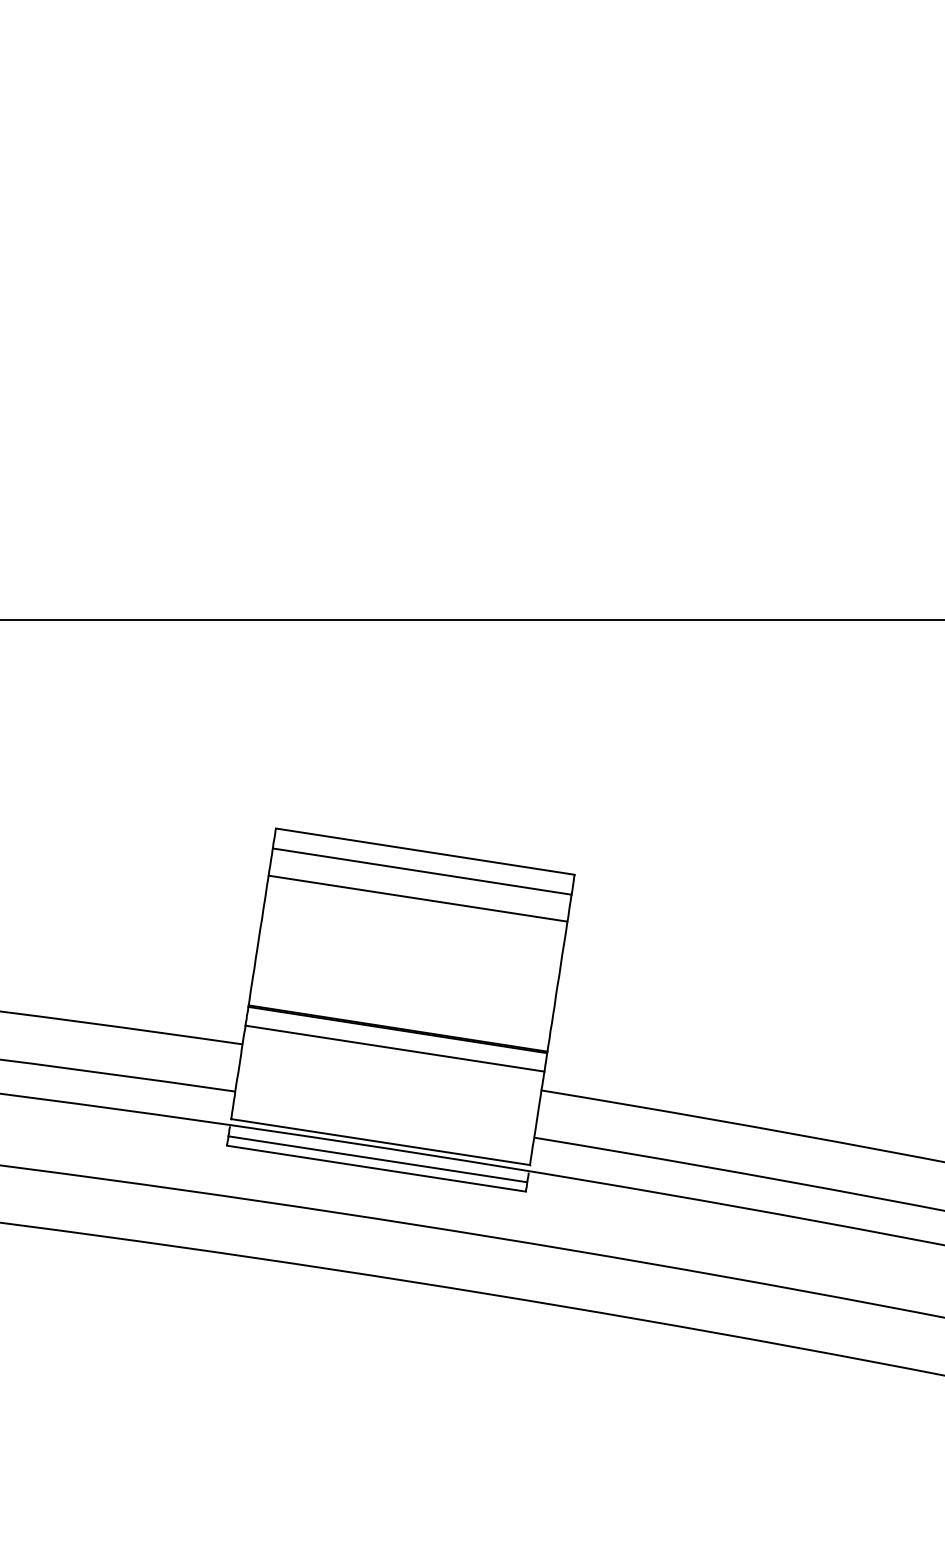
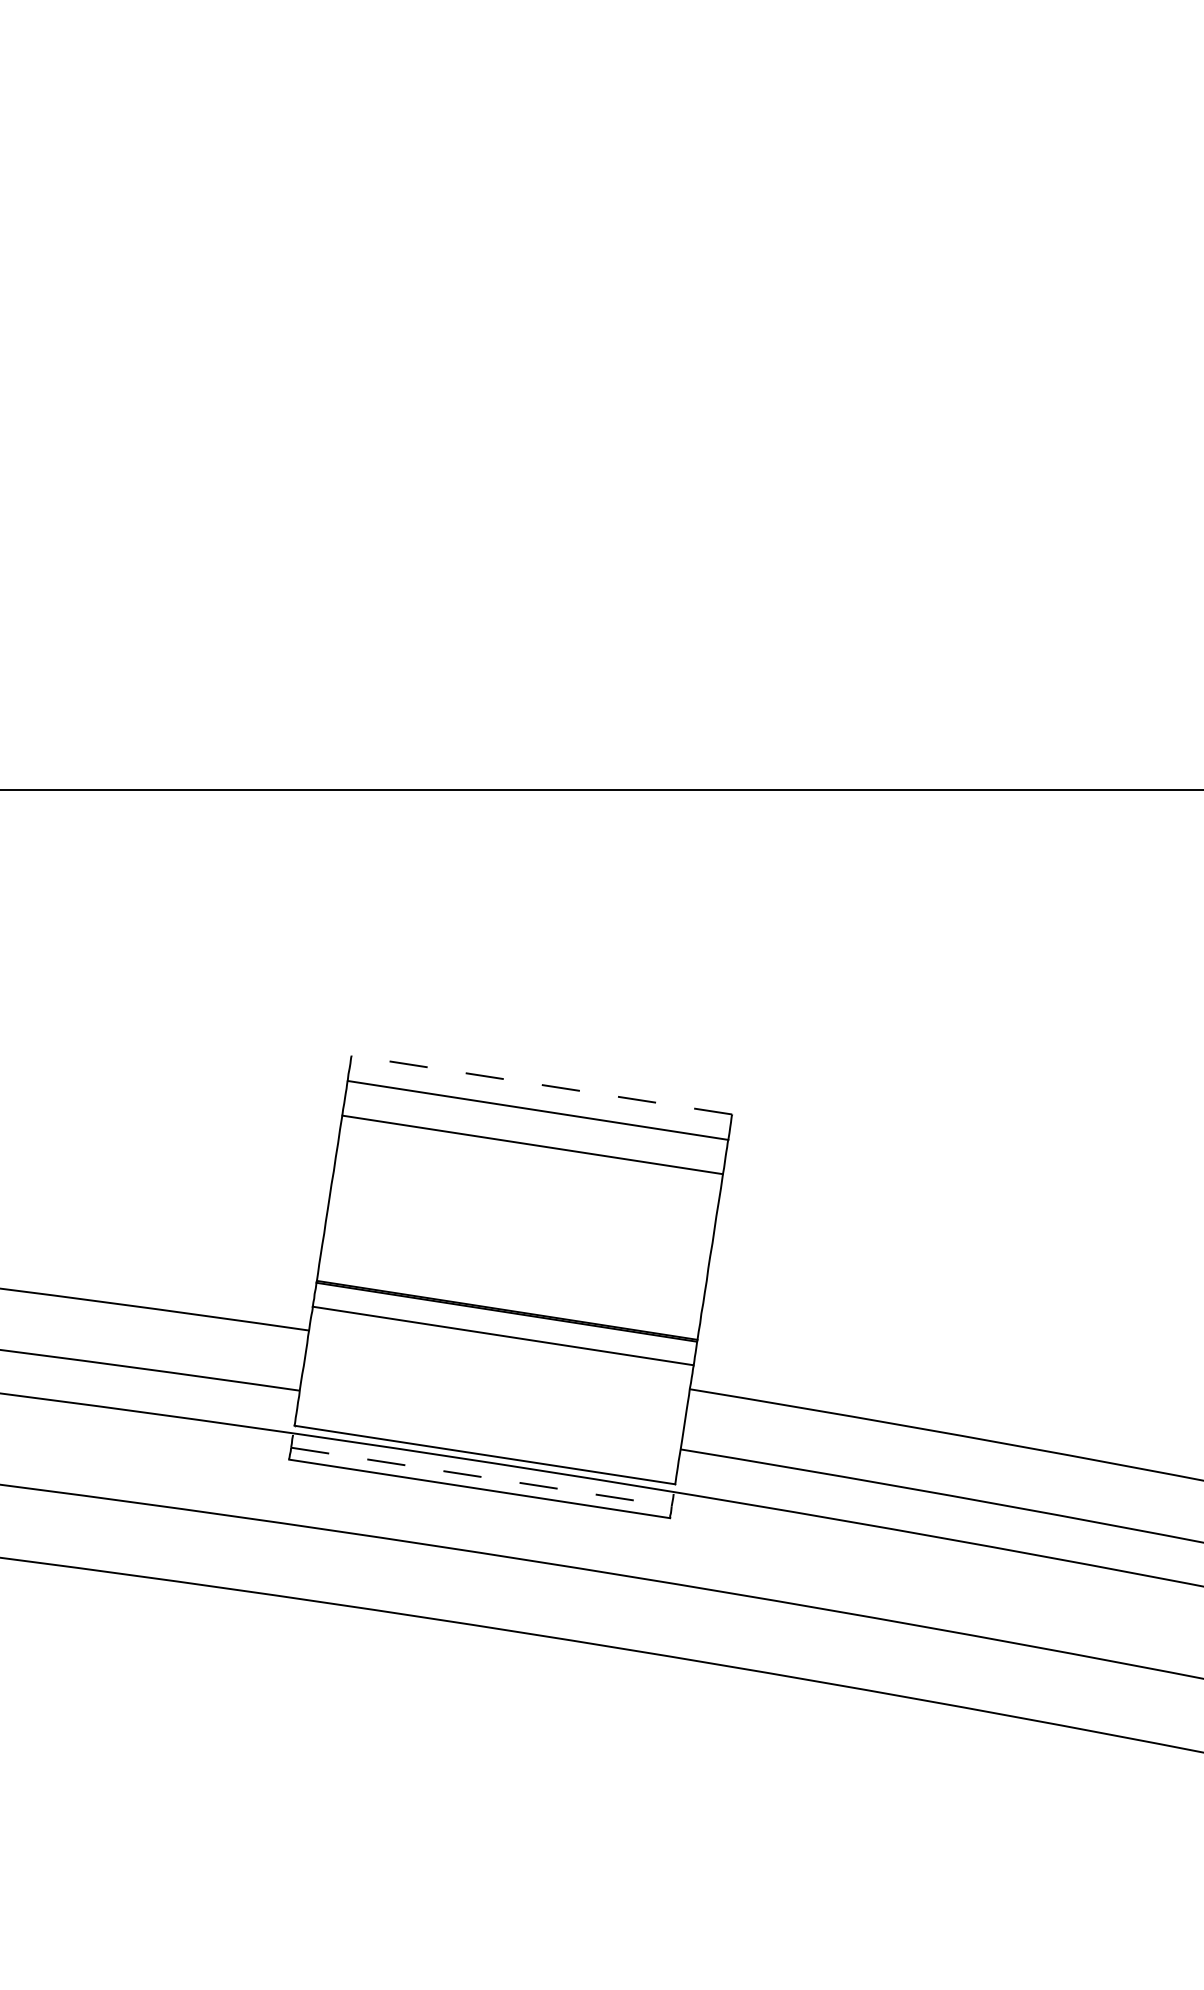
line: (425, 852) -> (541, 1085), solid -> dashed
line: (377, 1158) -> (481, 1476), solid -> dashed

